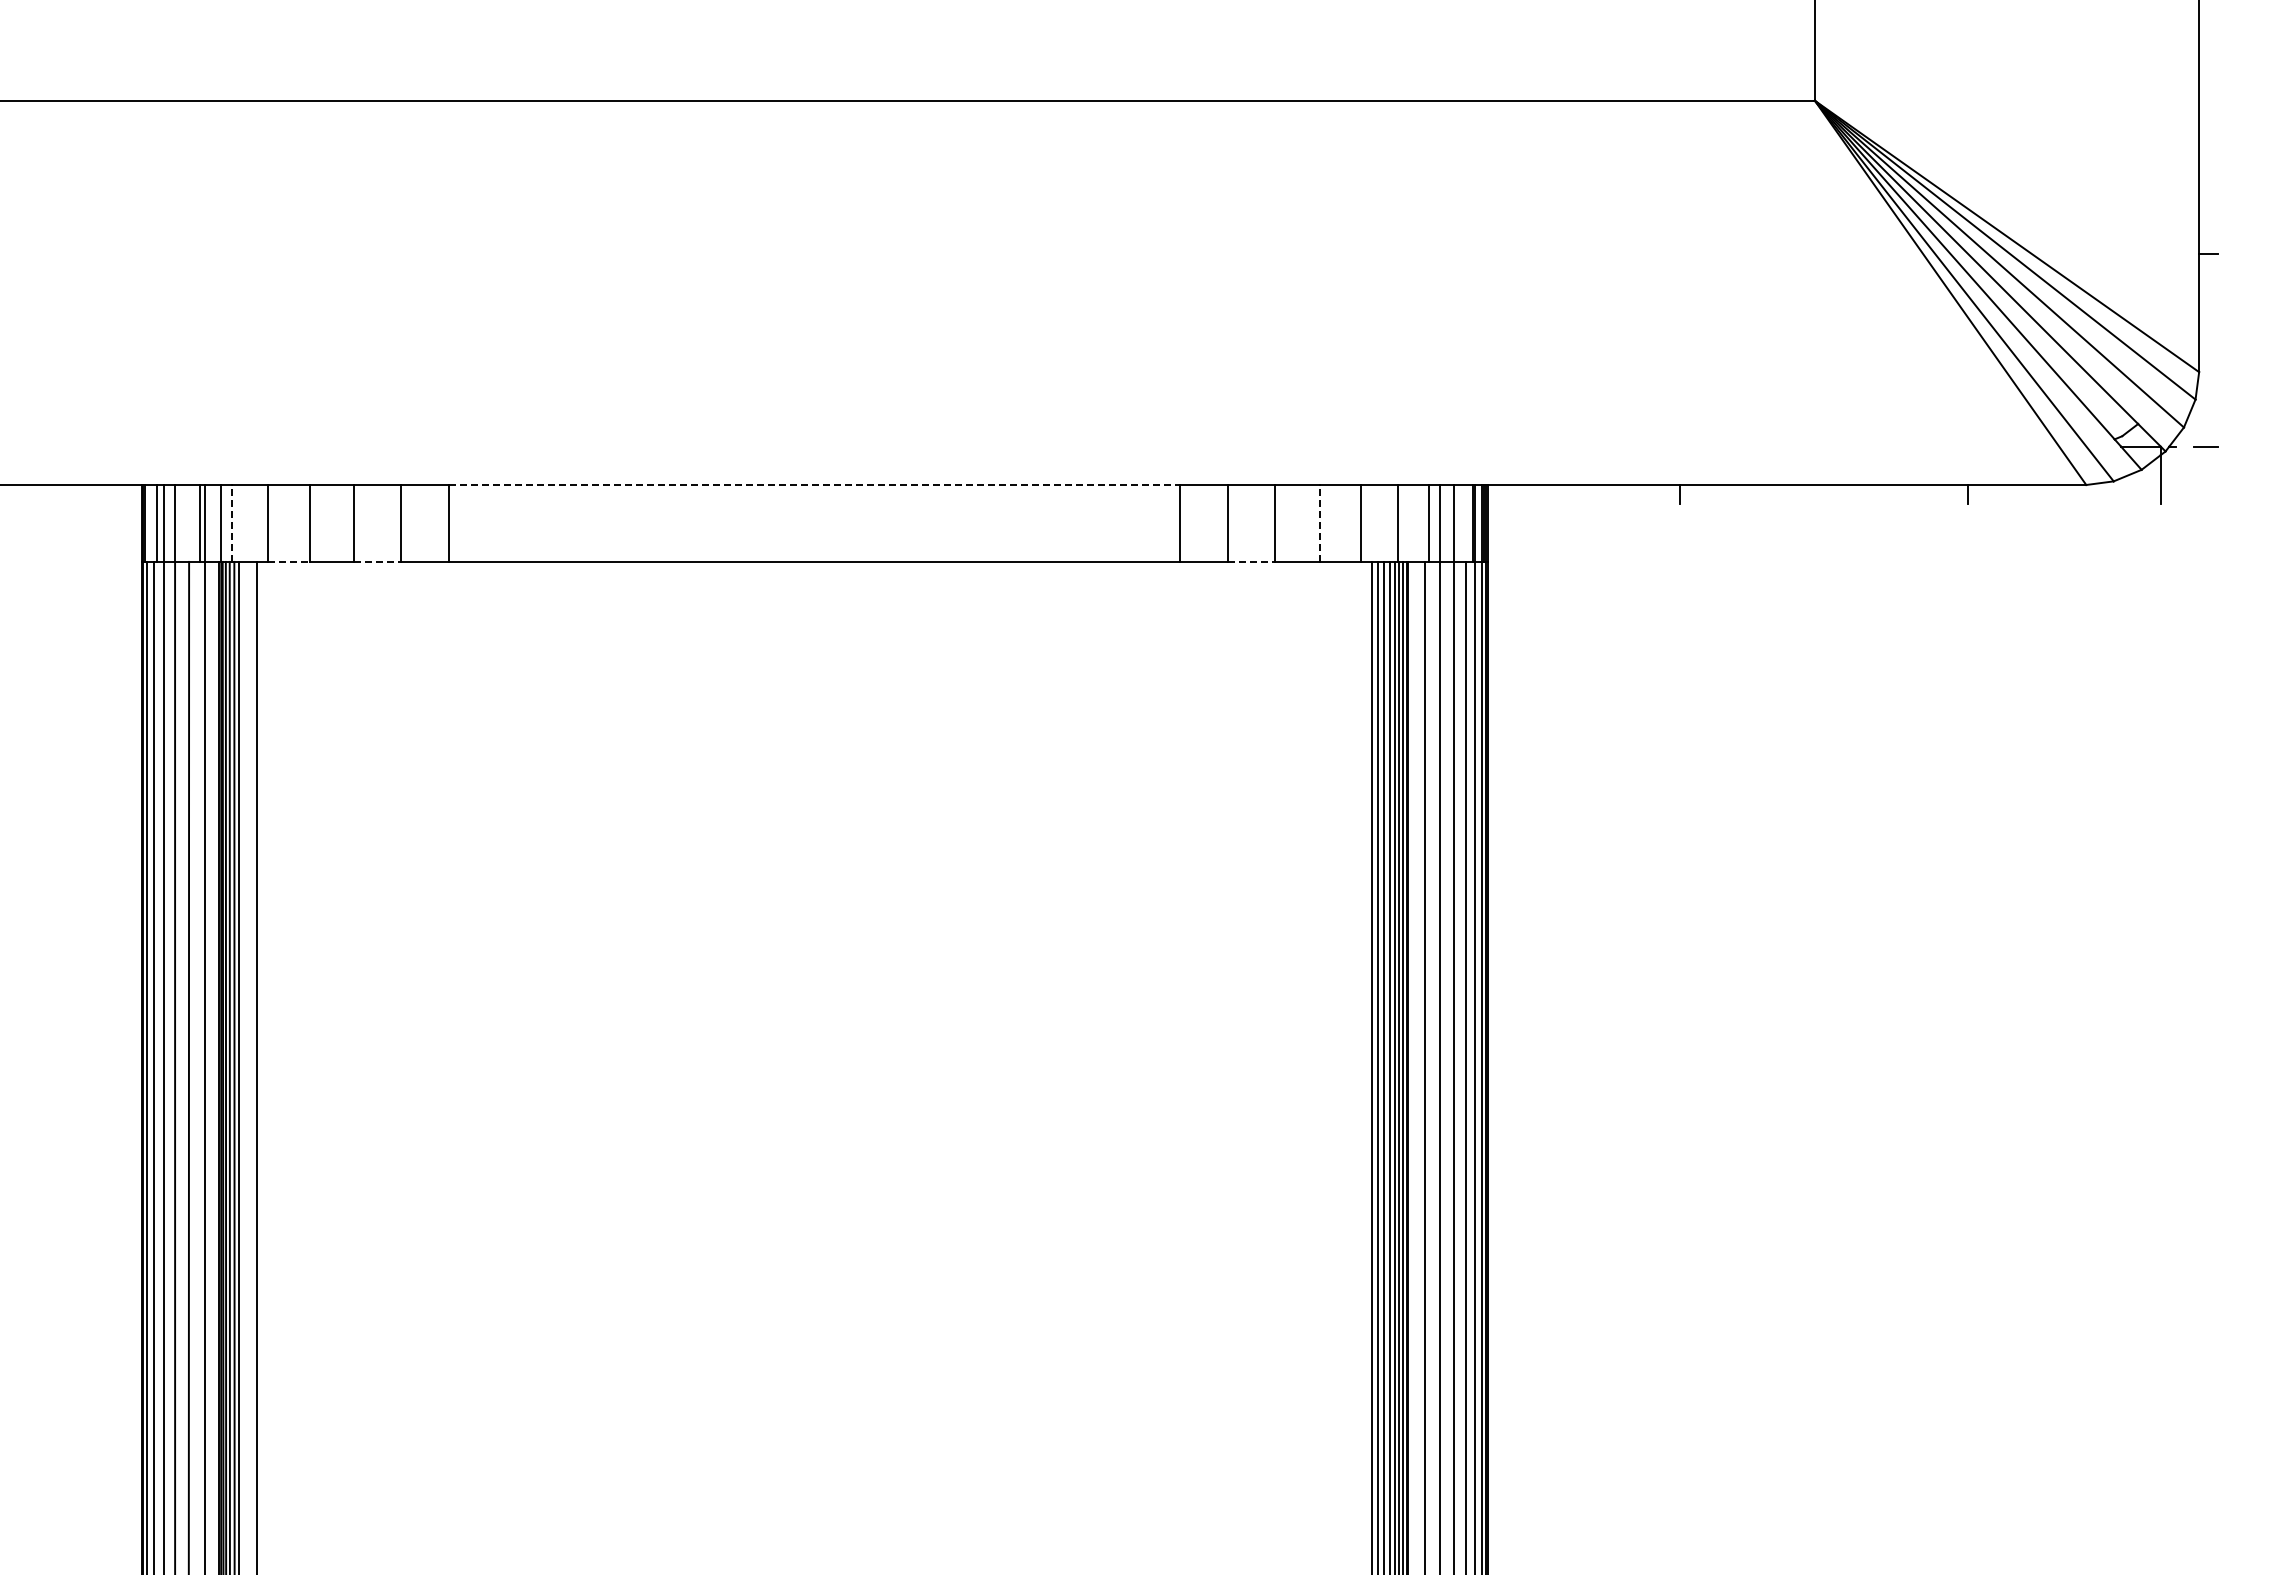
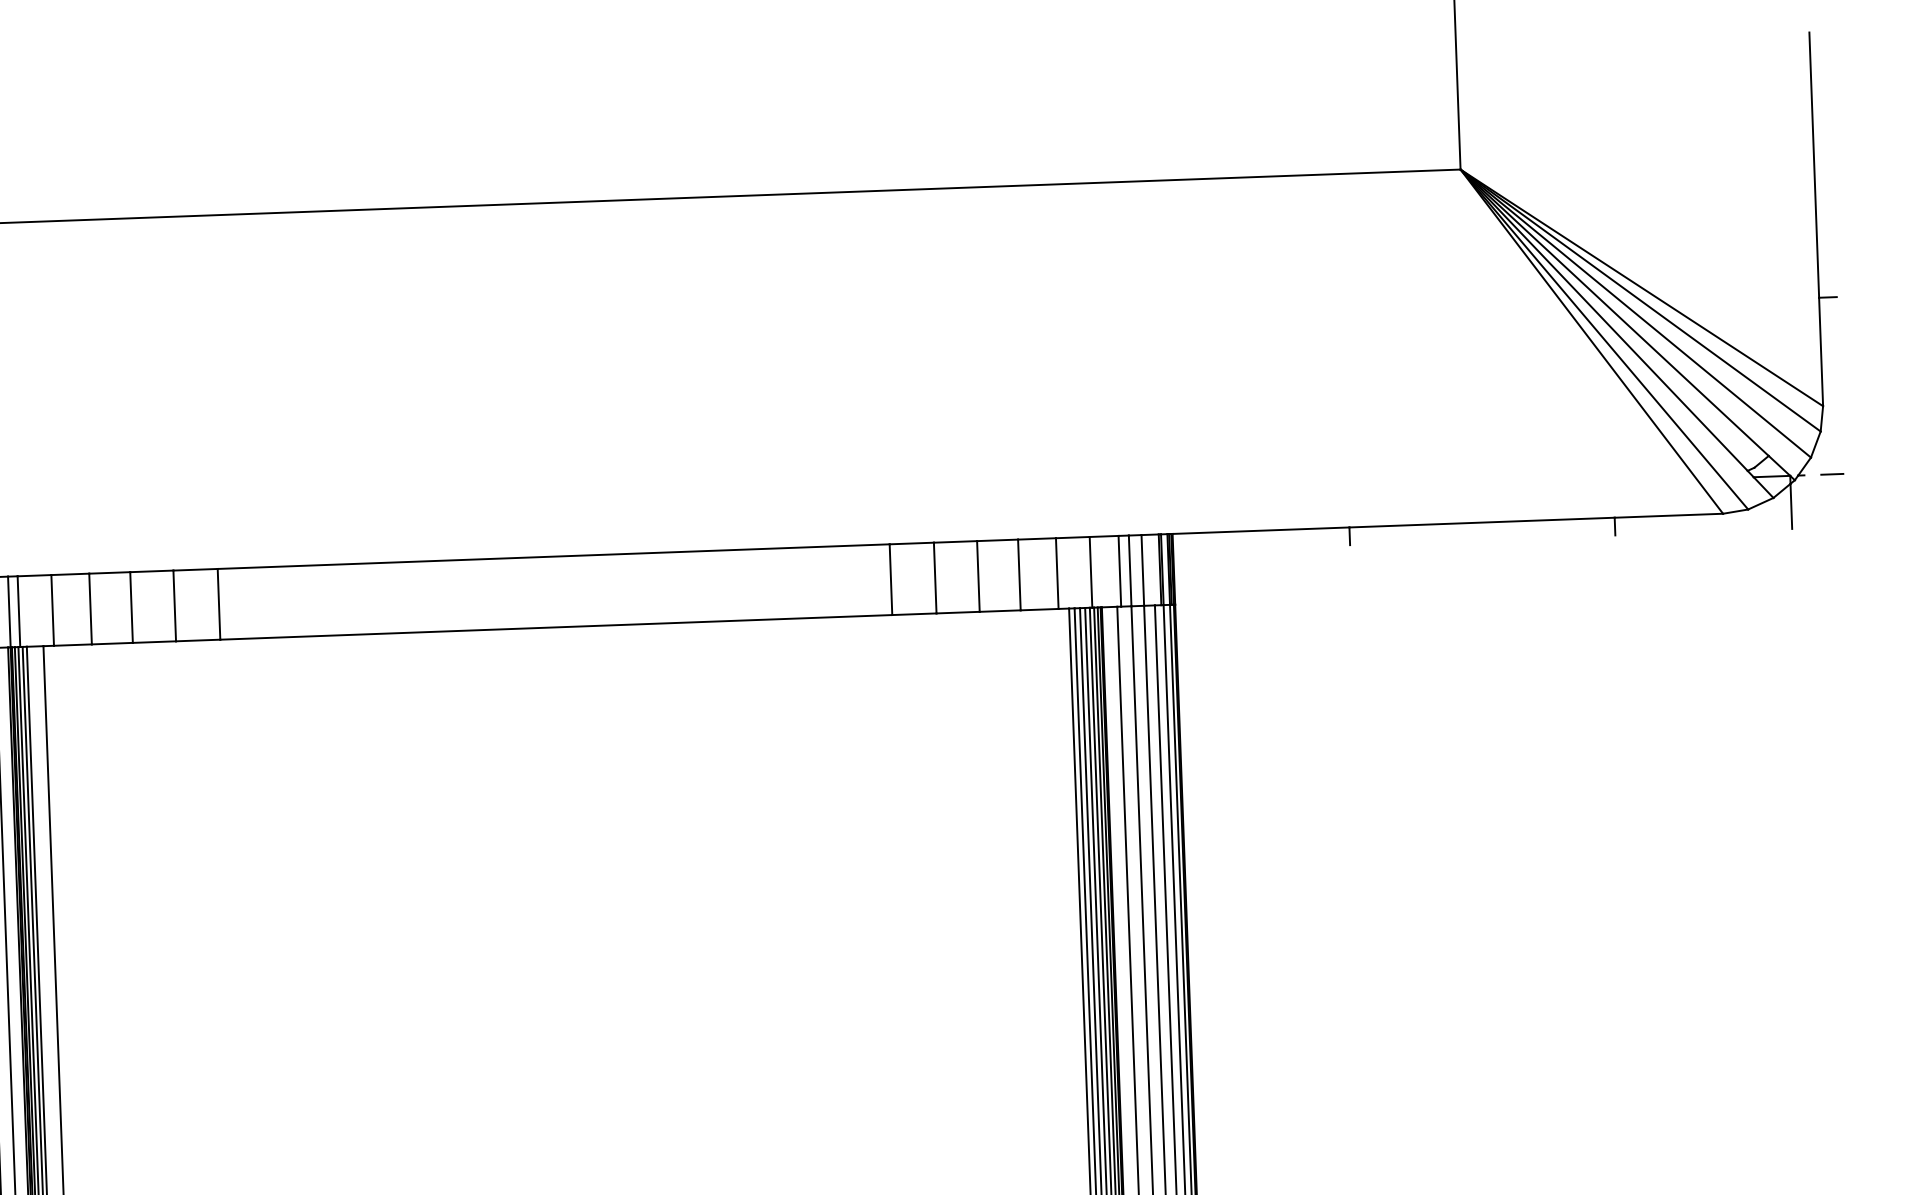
line: (815, 485) -> (554, 557), dashed -> solid
line: (231, 522) -> (18, 610), dashed -> solid
line: (1319, 522) -> (1019, 574), dashed -> solid
line: (288, 561) -> (72, 644), dashed -> solid
line: (378, 561) -> (155, 641), dashed -> solid
line: (1252, 561) -> (958, 612), dashed -> solid

